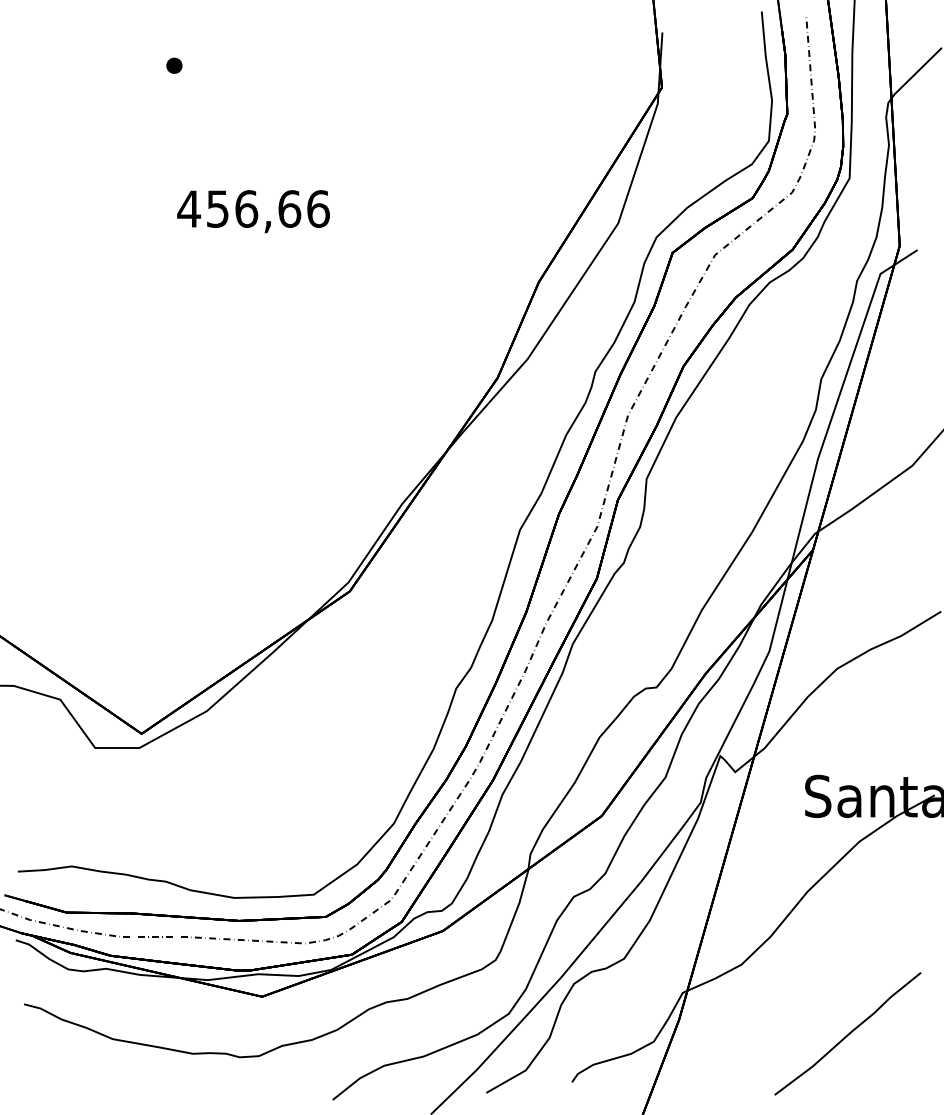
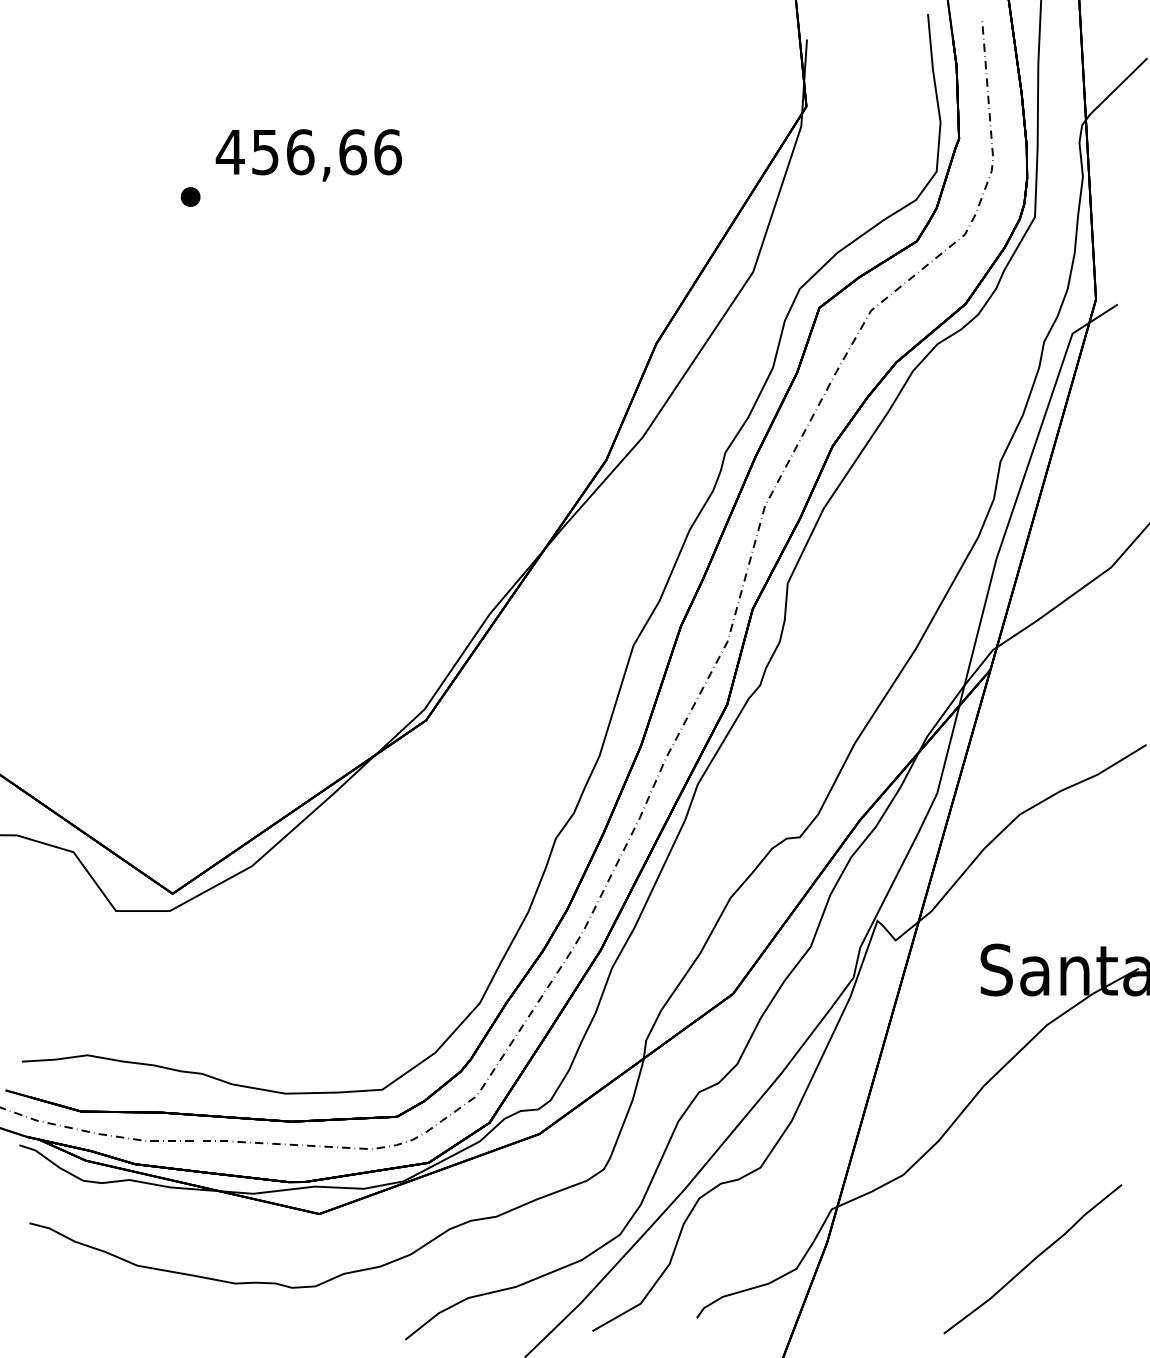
part: (174, 65) -> (190, 196), moved
text: (253, 211) -> (308, 155), moved

